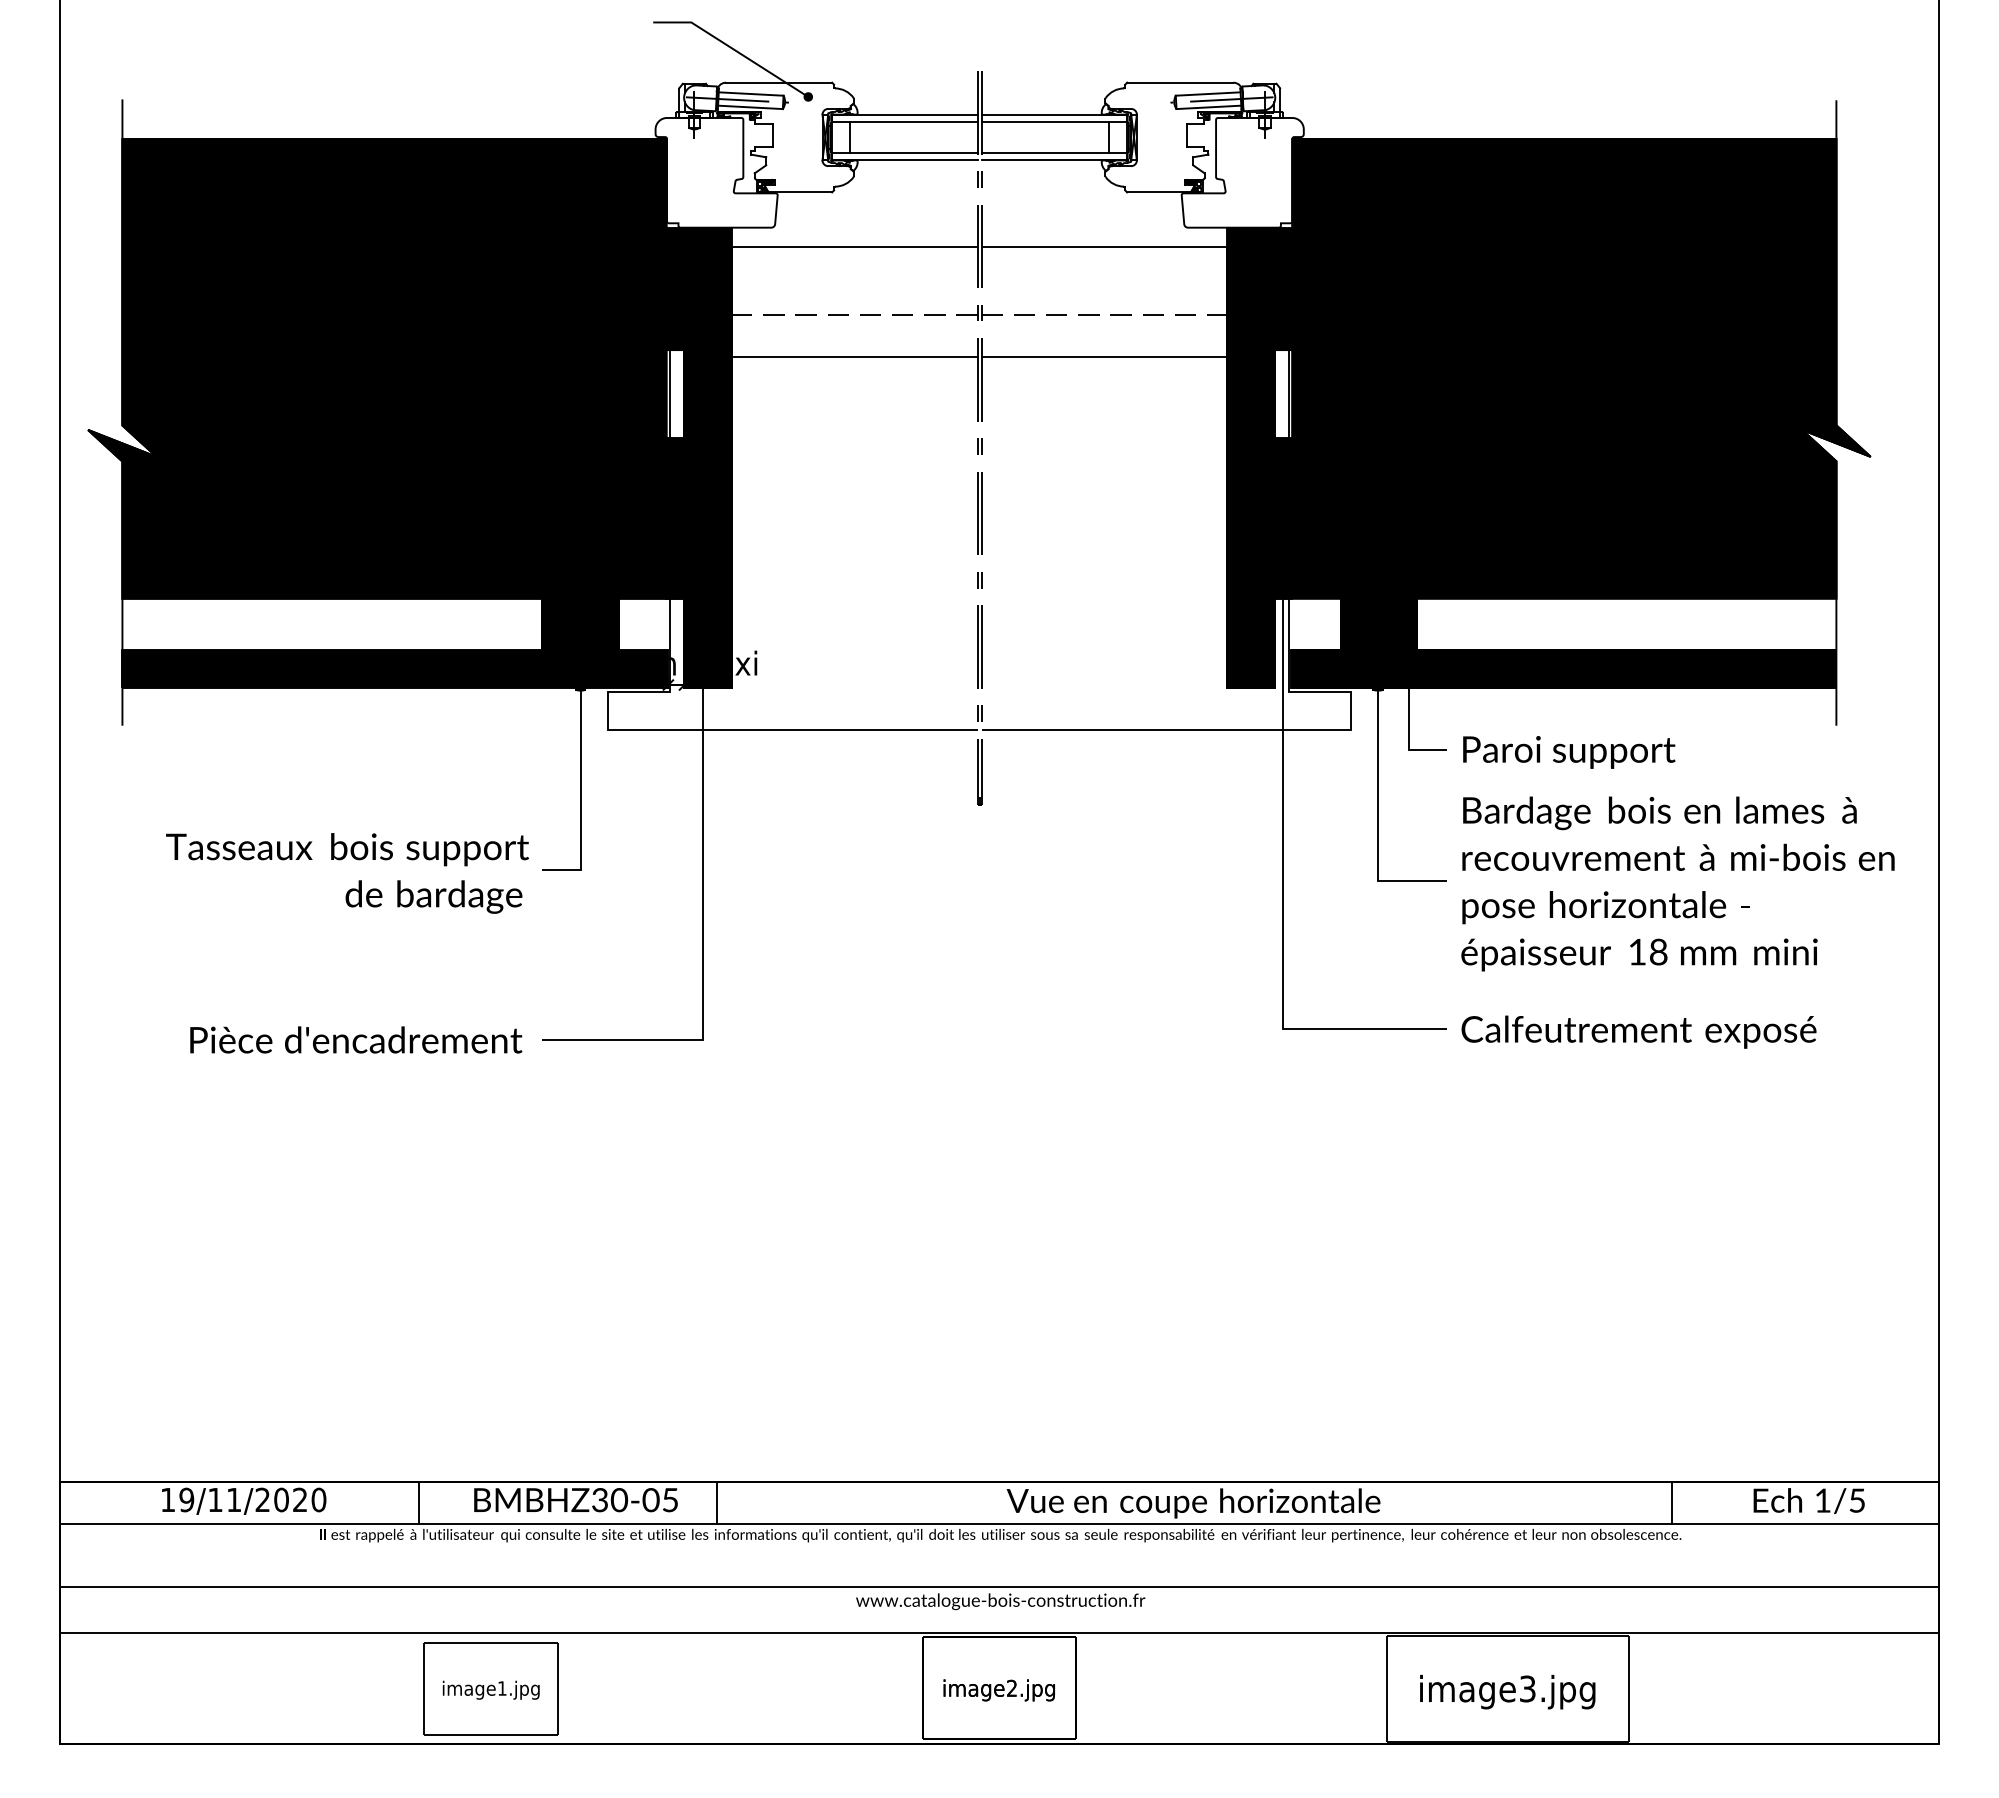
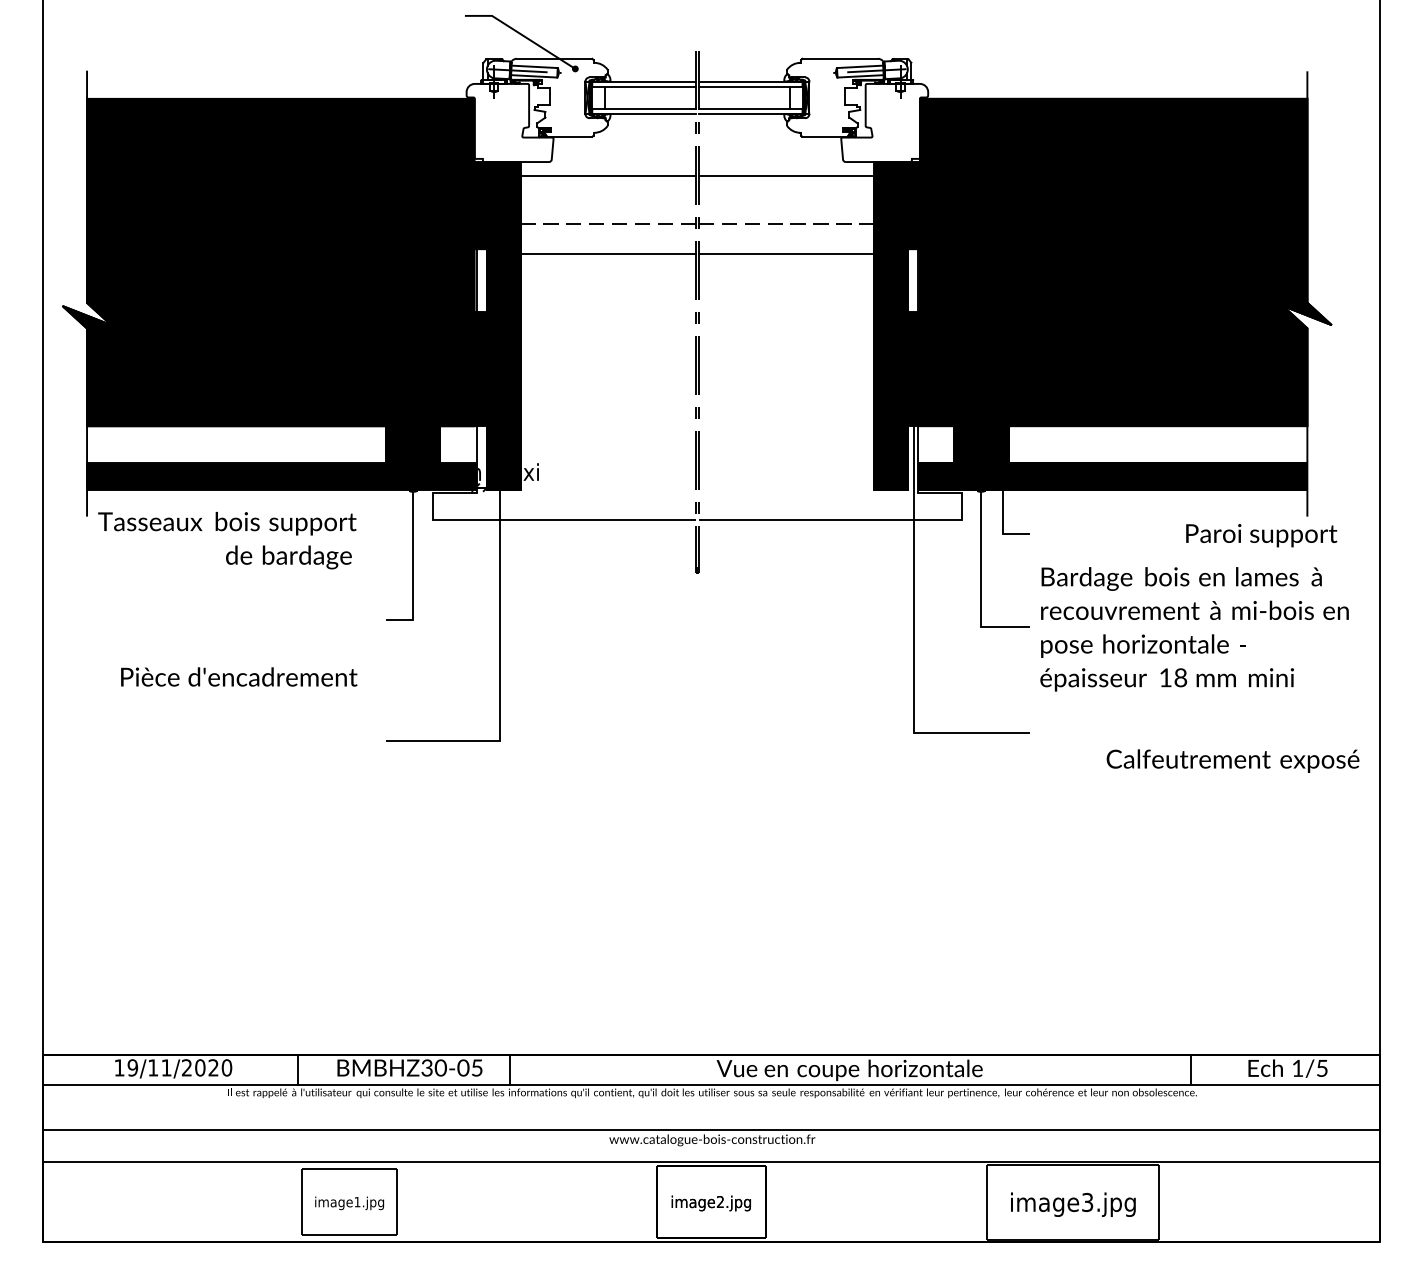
text: (1569, 752) -> (1261, 535), moved
text: (347, 873) -> (227, 540), moved
text: (1638, 1031) -> (1232, 760), moved
text: (356, 1039) -> (239, 676), moved

